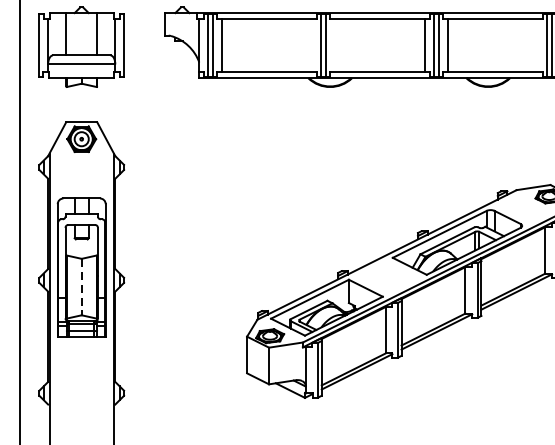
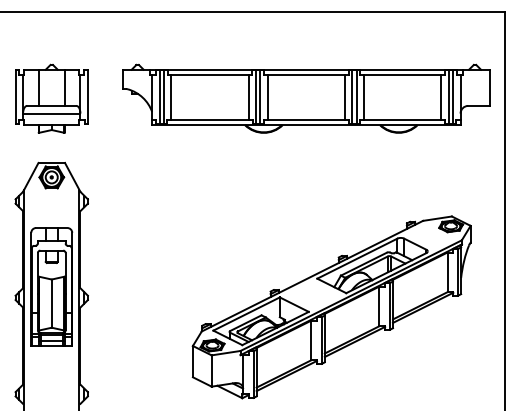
line: (312, 45) -> (248, 97), added
line: (334, 45) -> (267, 97), added
line: (538, 45) -> (441, 97), added
line: (81, 288) -> (51, 304), dashed -> solid

